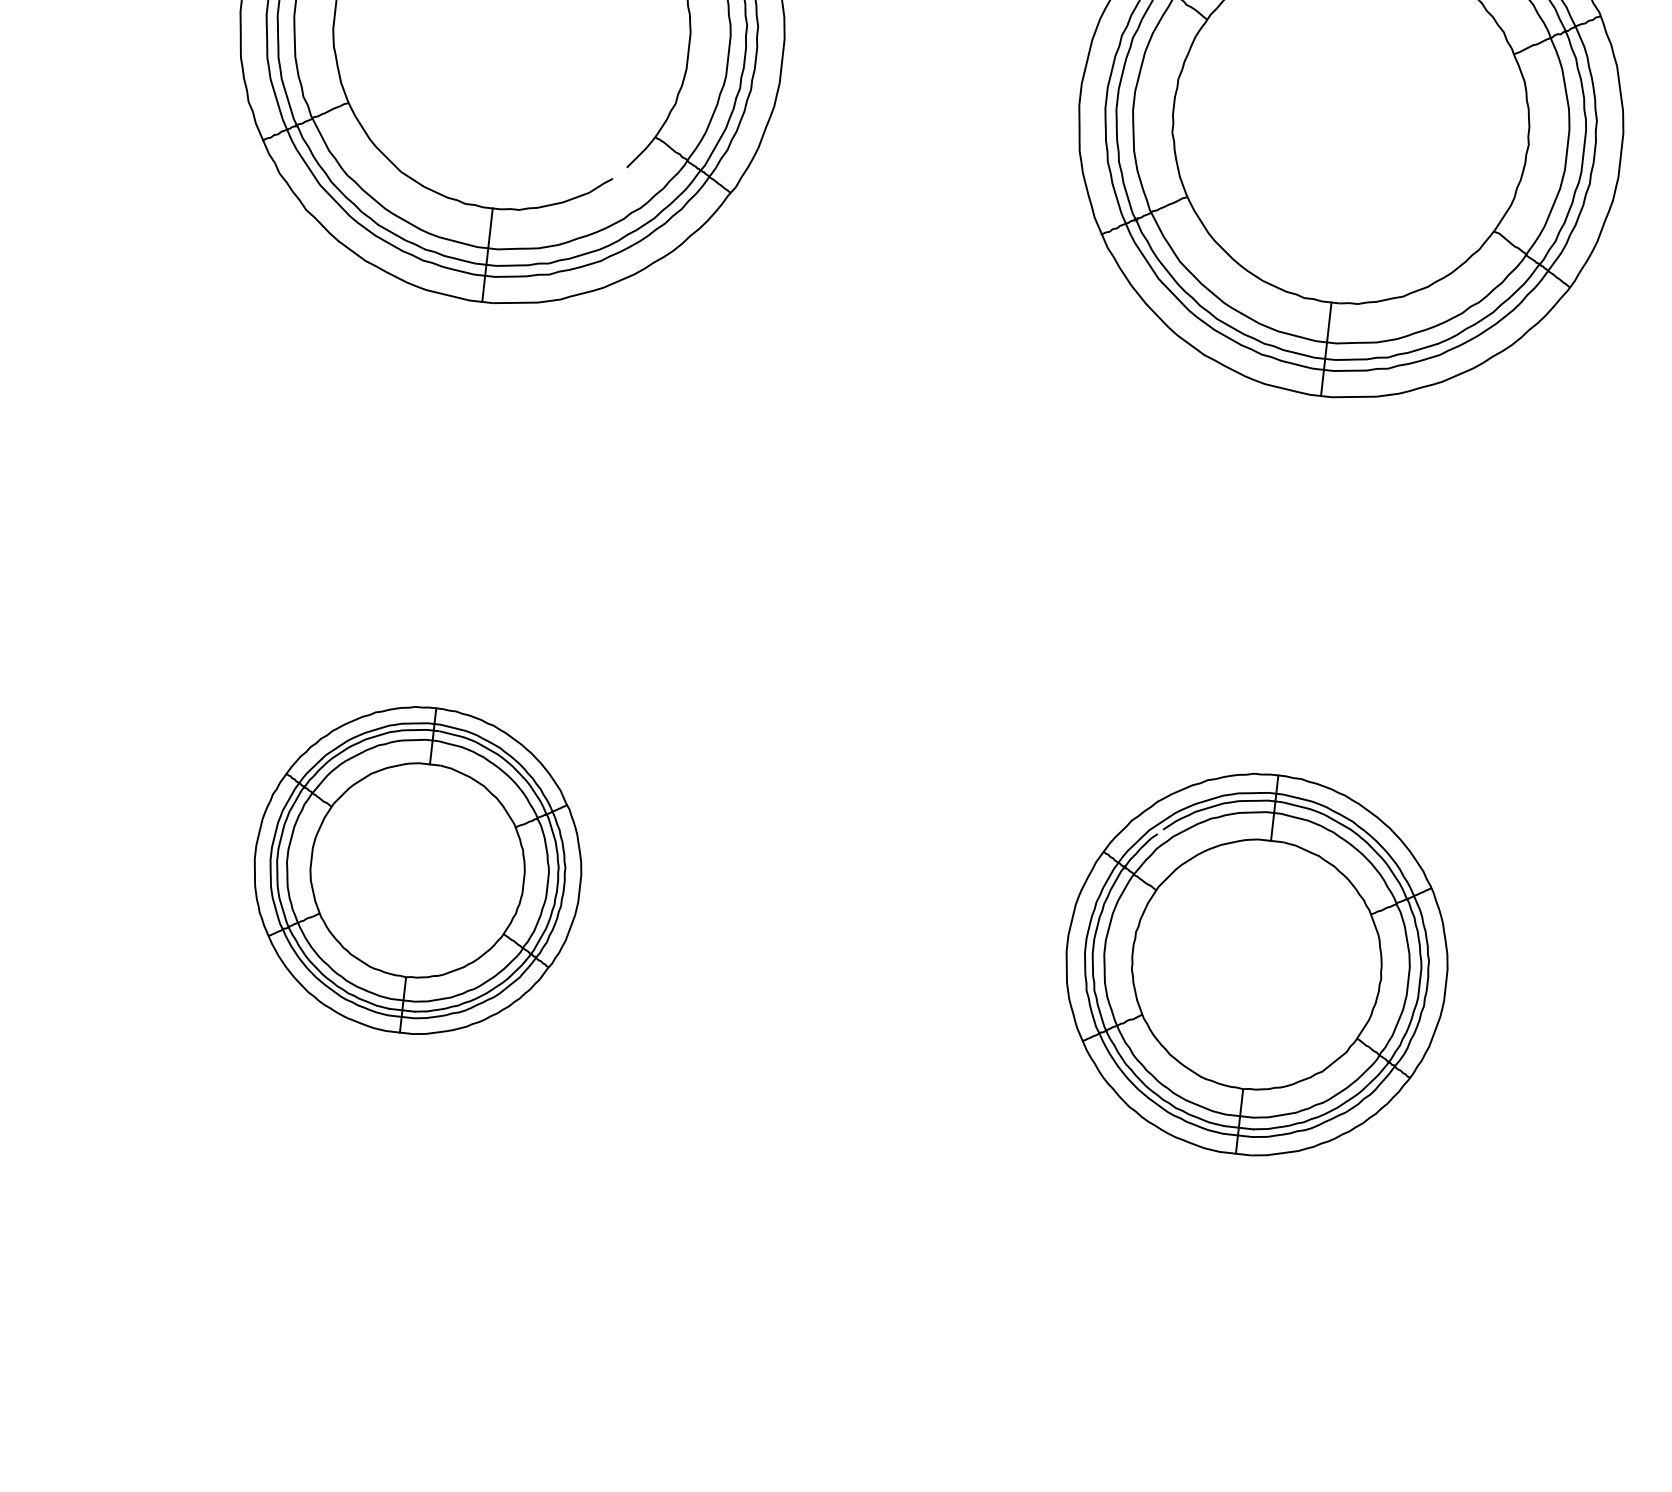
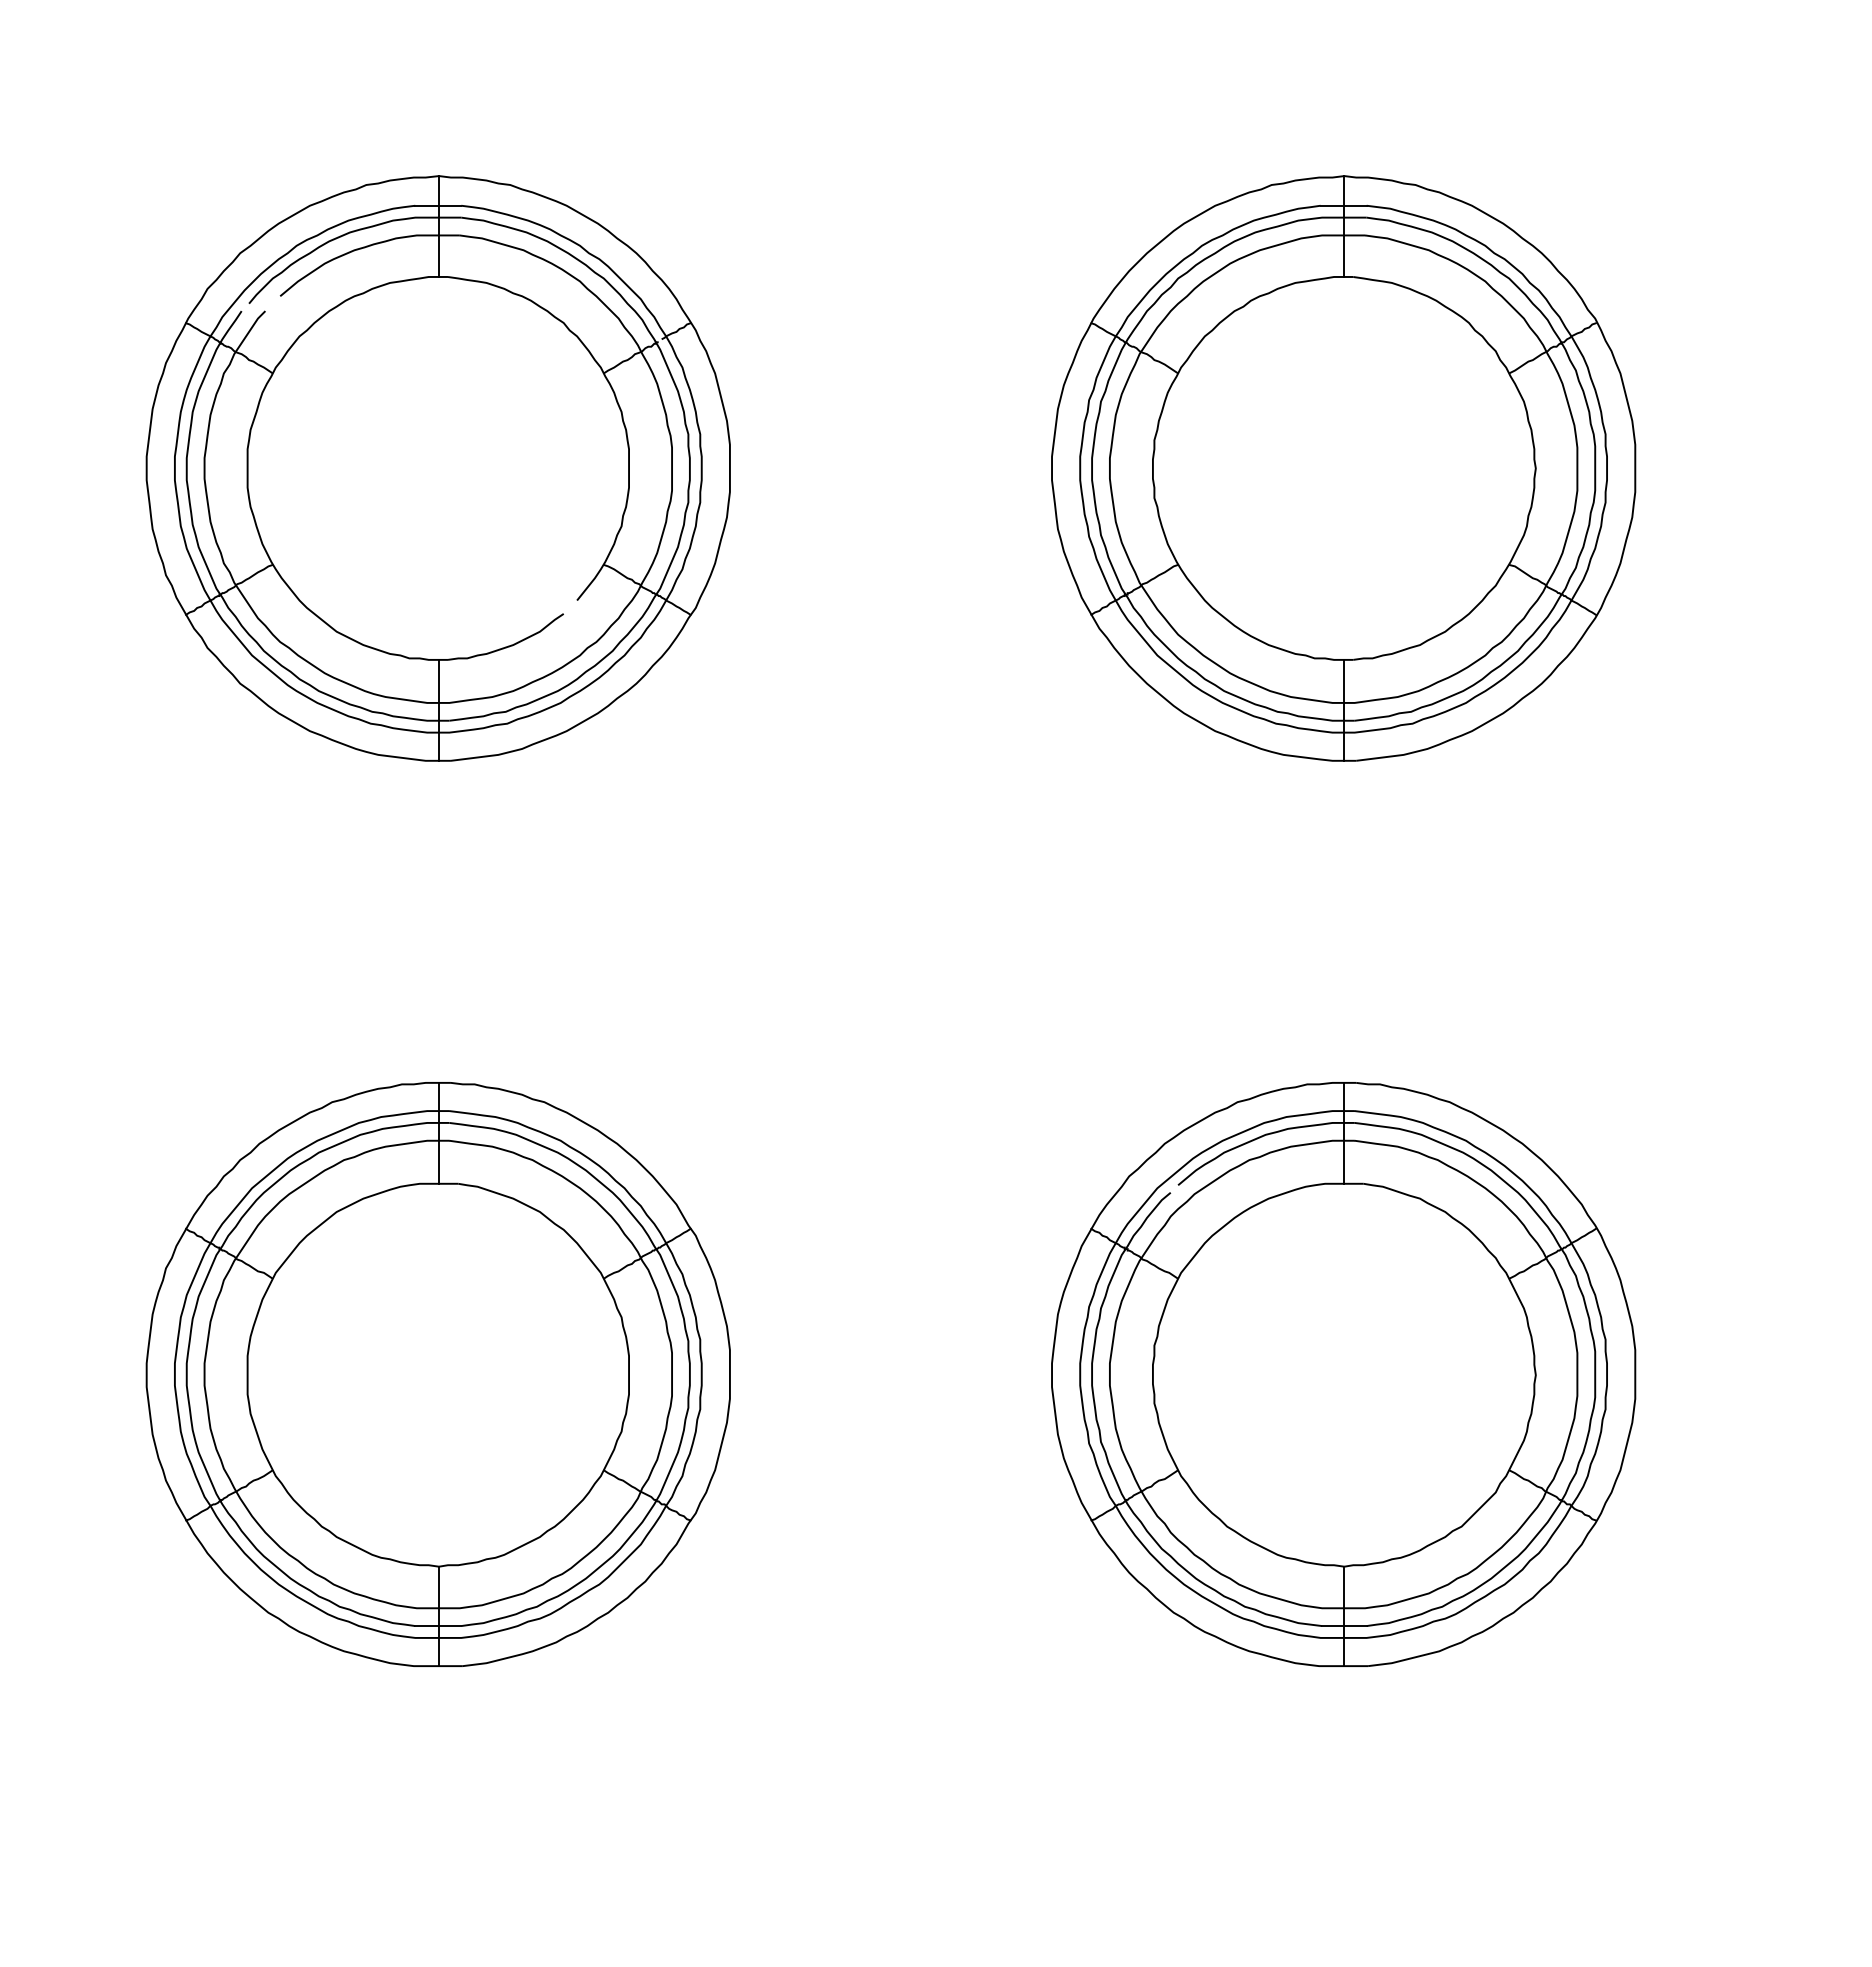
part: (417, 870) -> (437, 1374), size x1.67
part: (1256, 964) -> (1343, 1374), size x1.43

